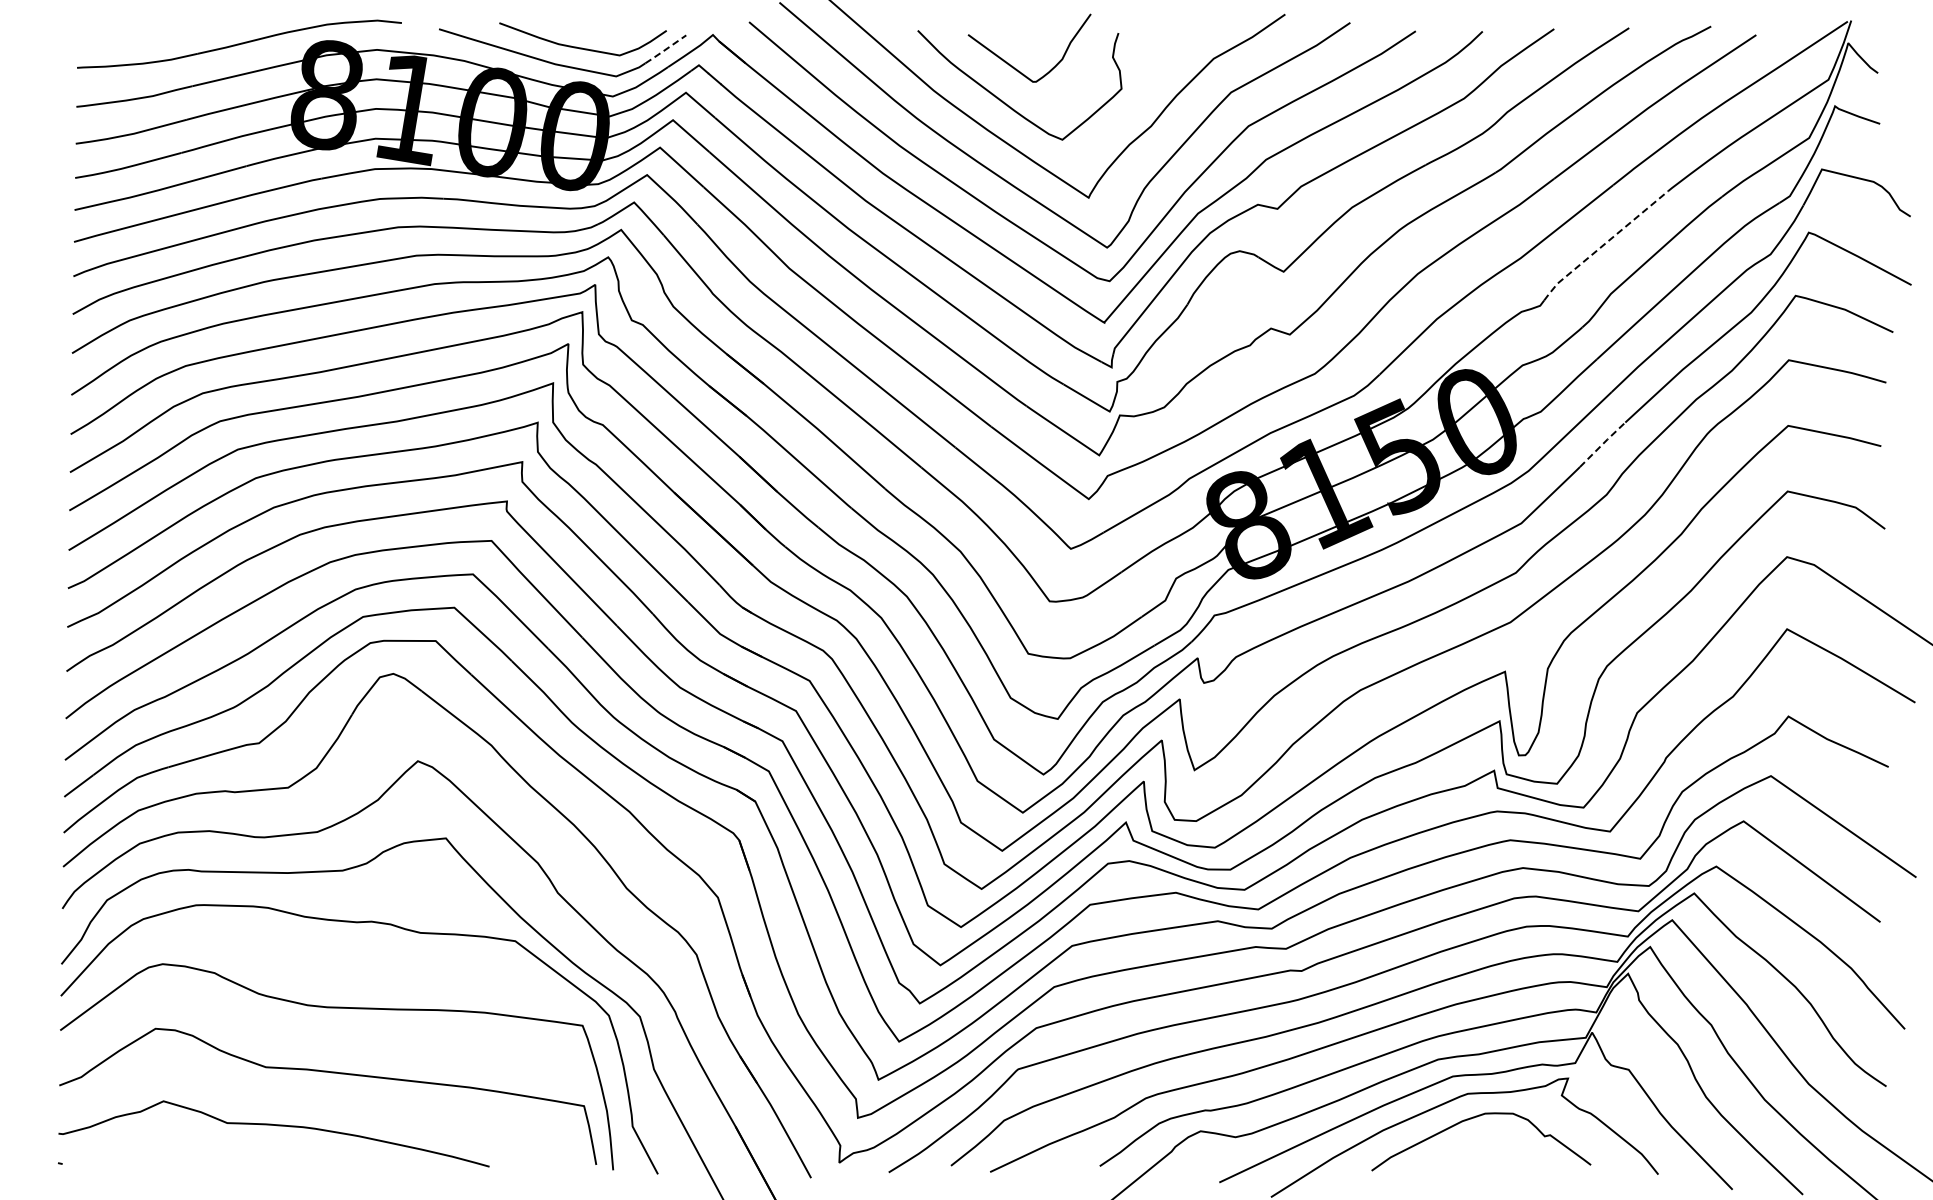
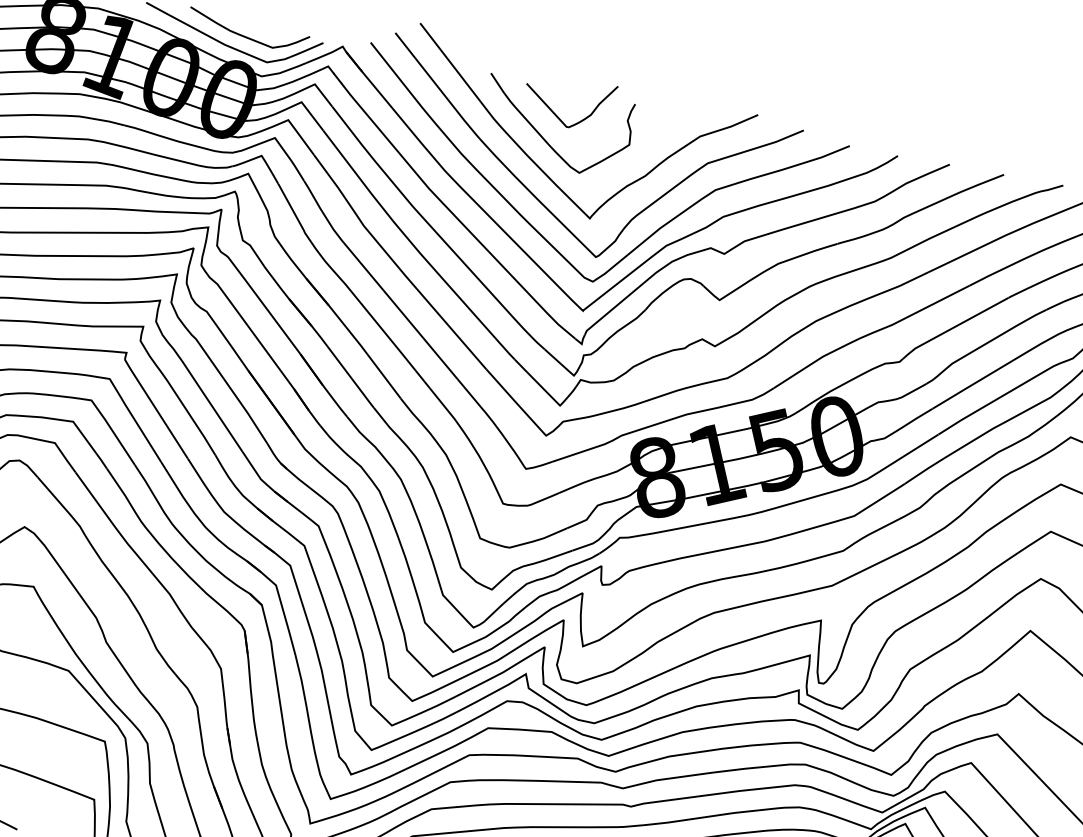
line: (664, 50) -> (305, 50), dashed -> solid
line: (1603, 245) -> (953, 327), dashed -> solid
line: (1602, 444) -> (924, 470), dashed -> solid

